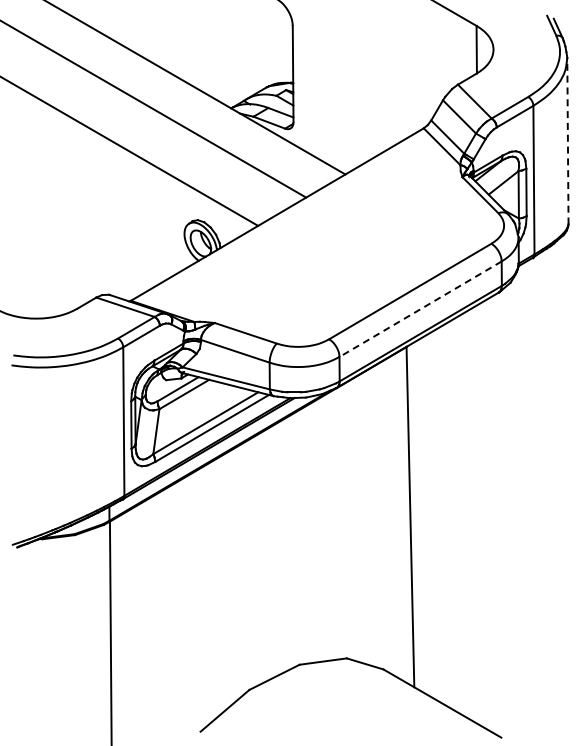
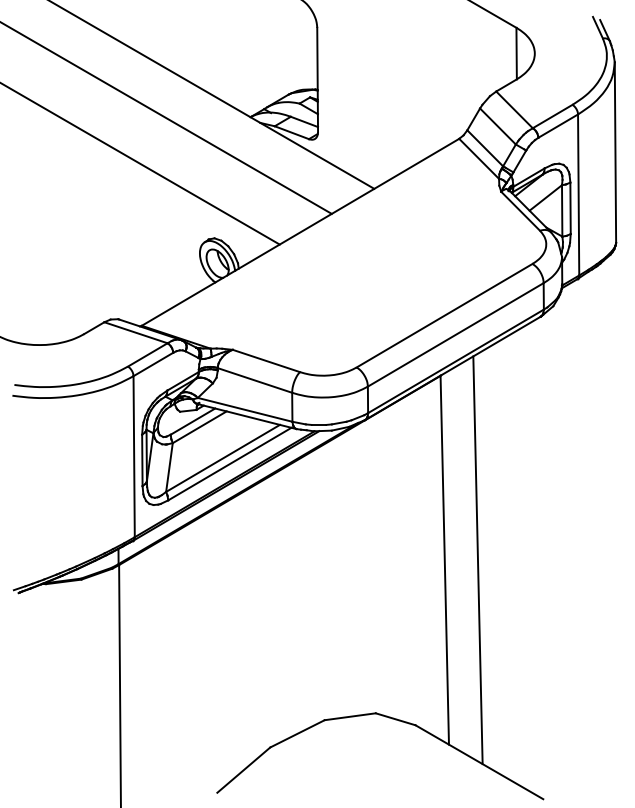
line: (567, 140) -> (615, 152), dashed -> solid
line: (420, 309) -> (455, 335), dashed -> solid
line: (440, 517) -> (477, 560), added

